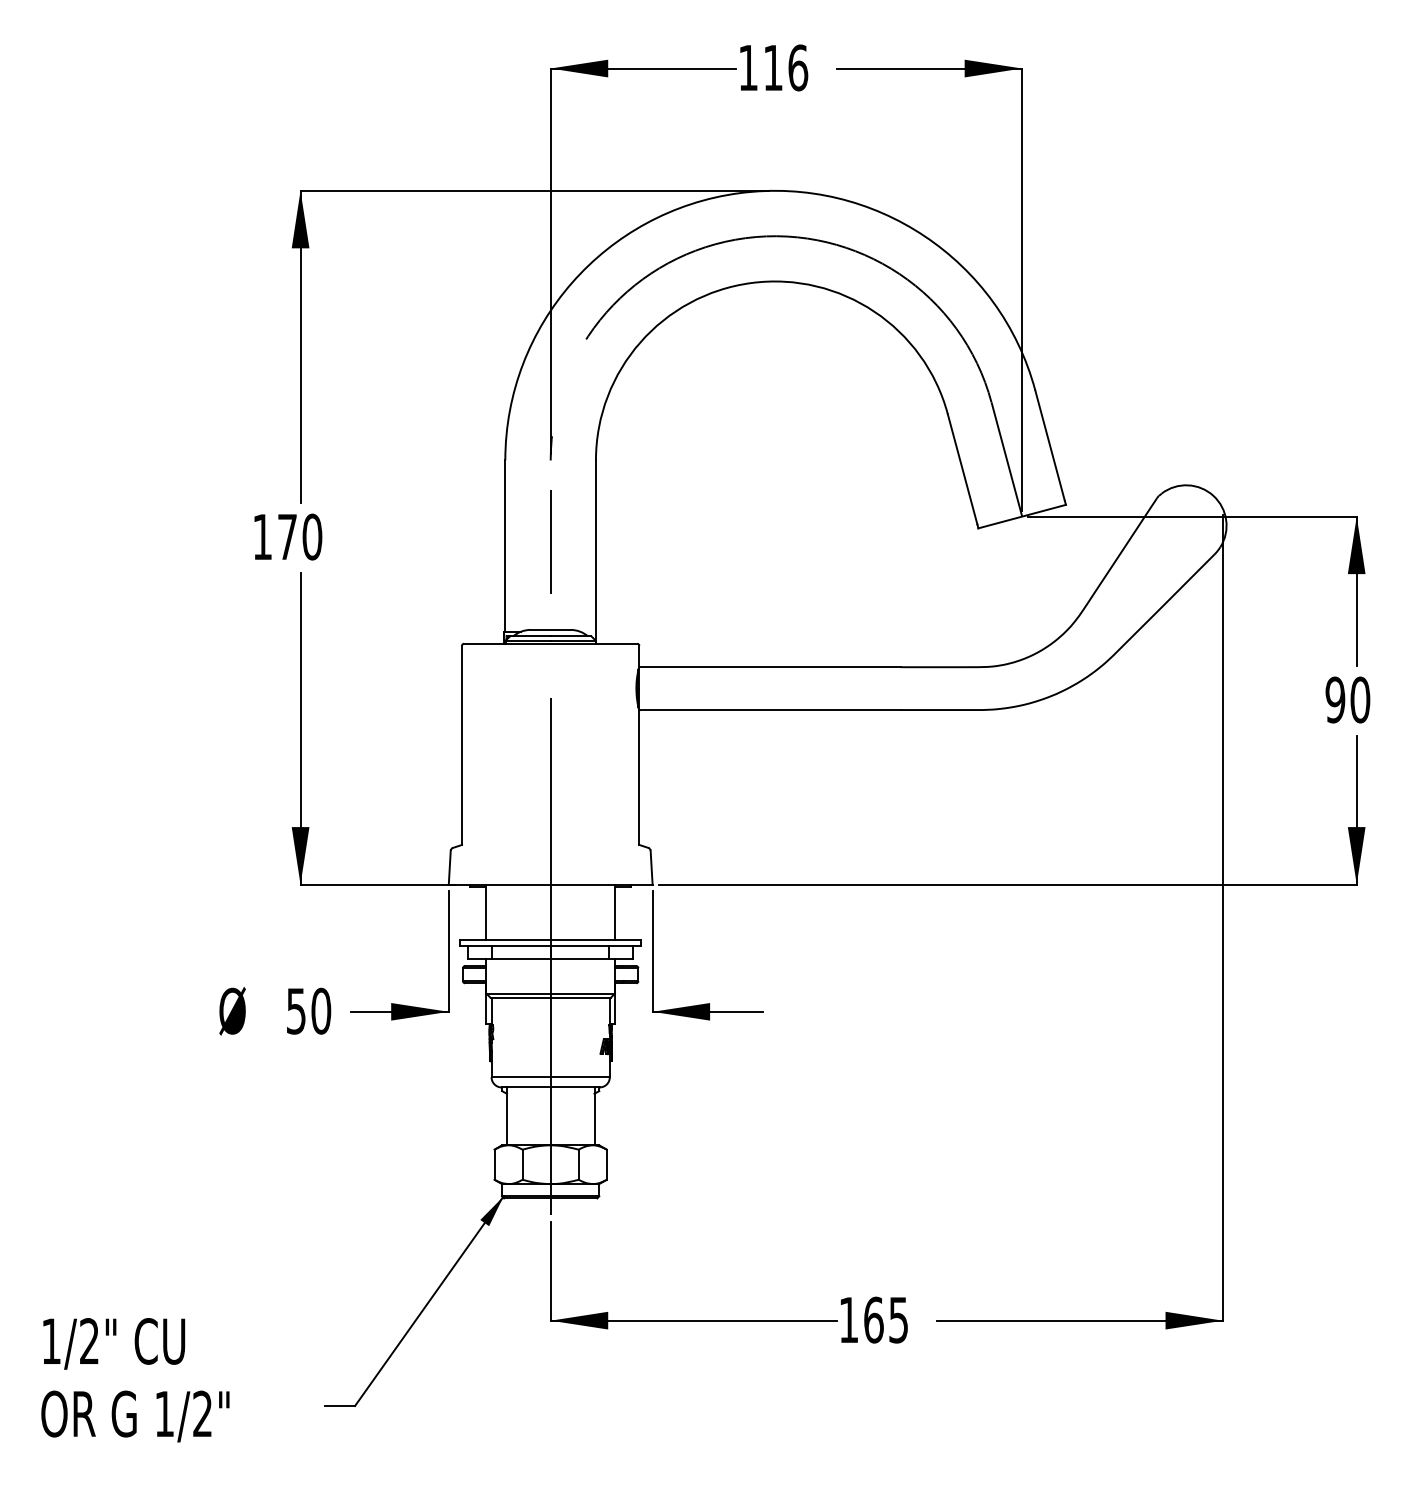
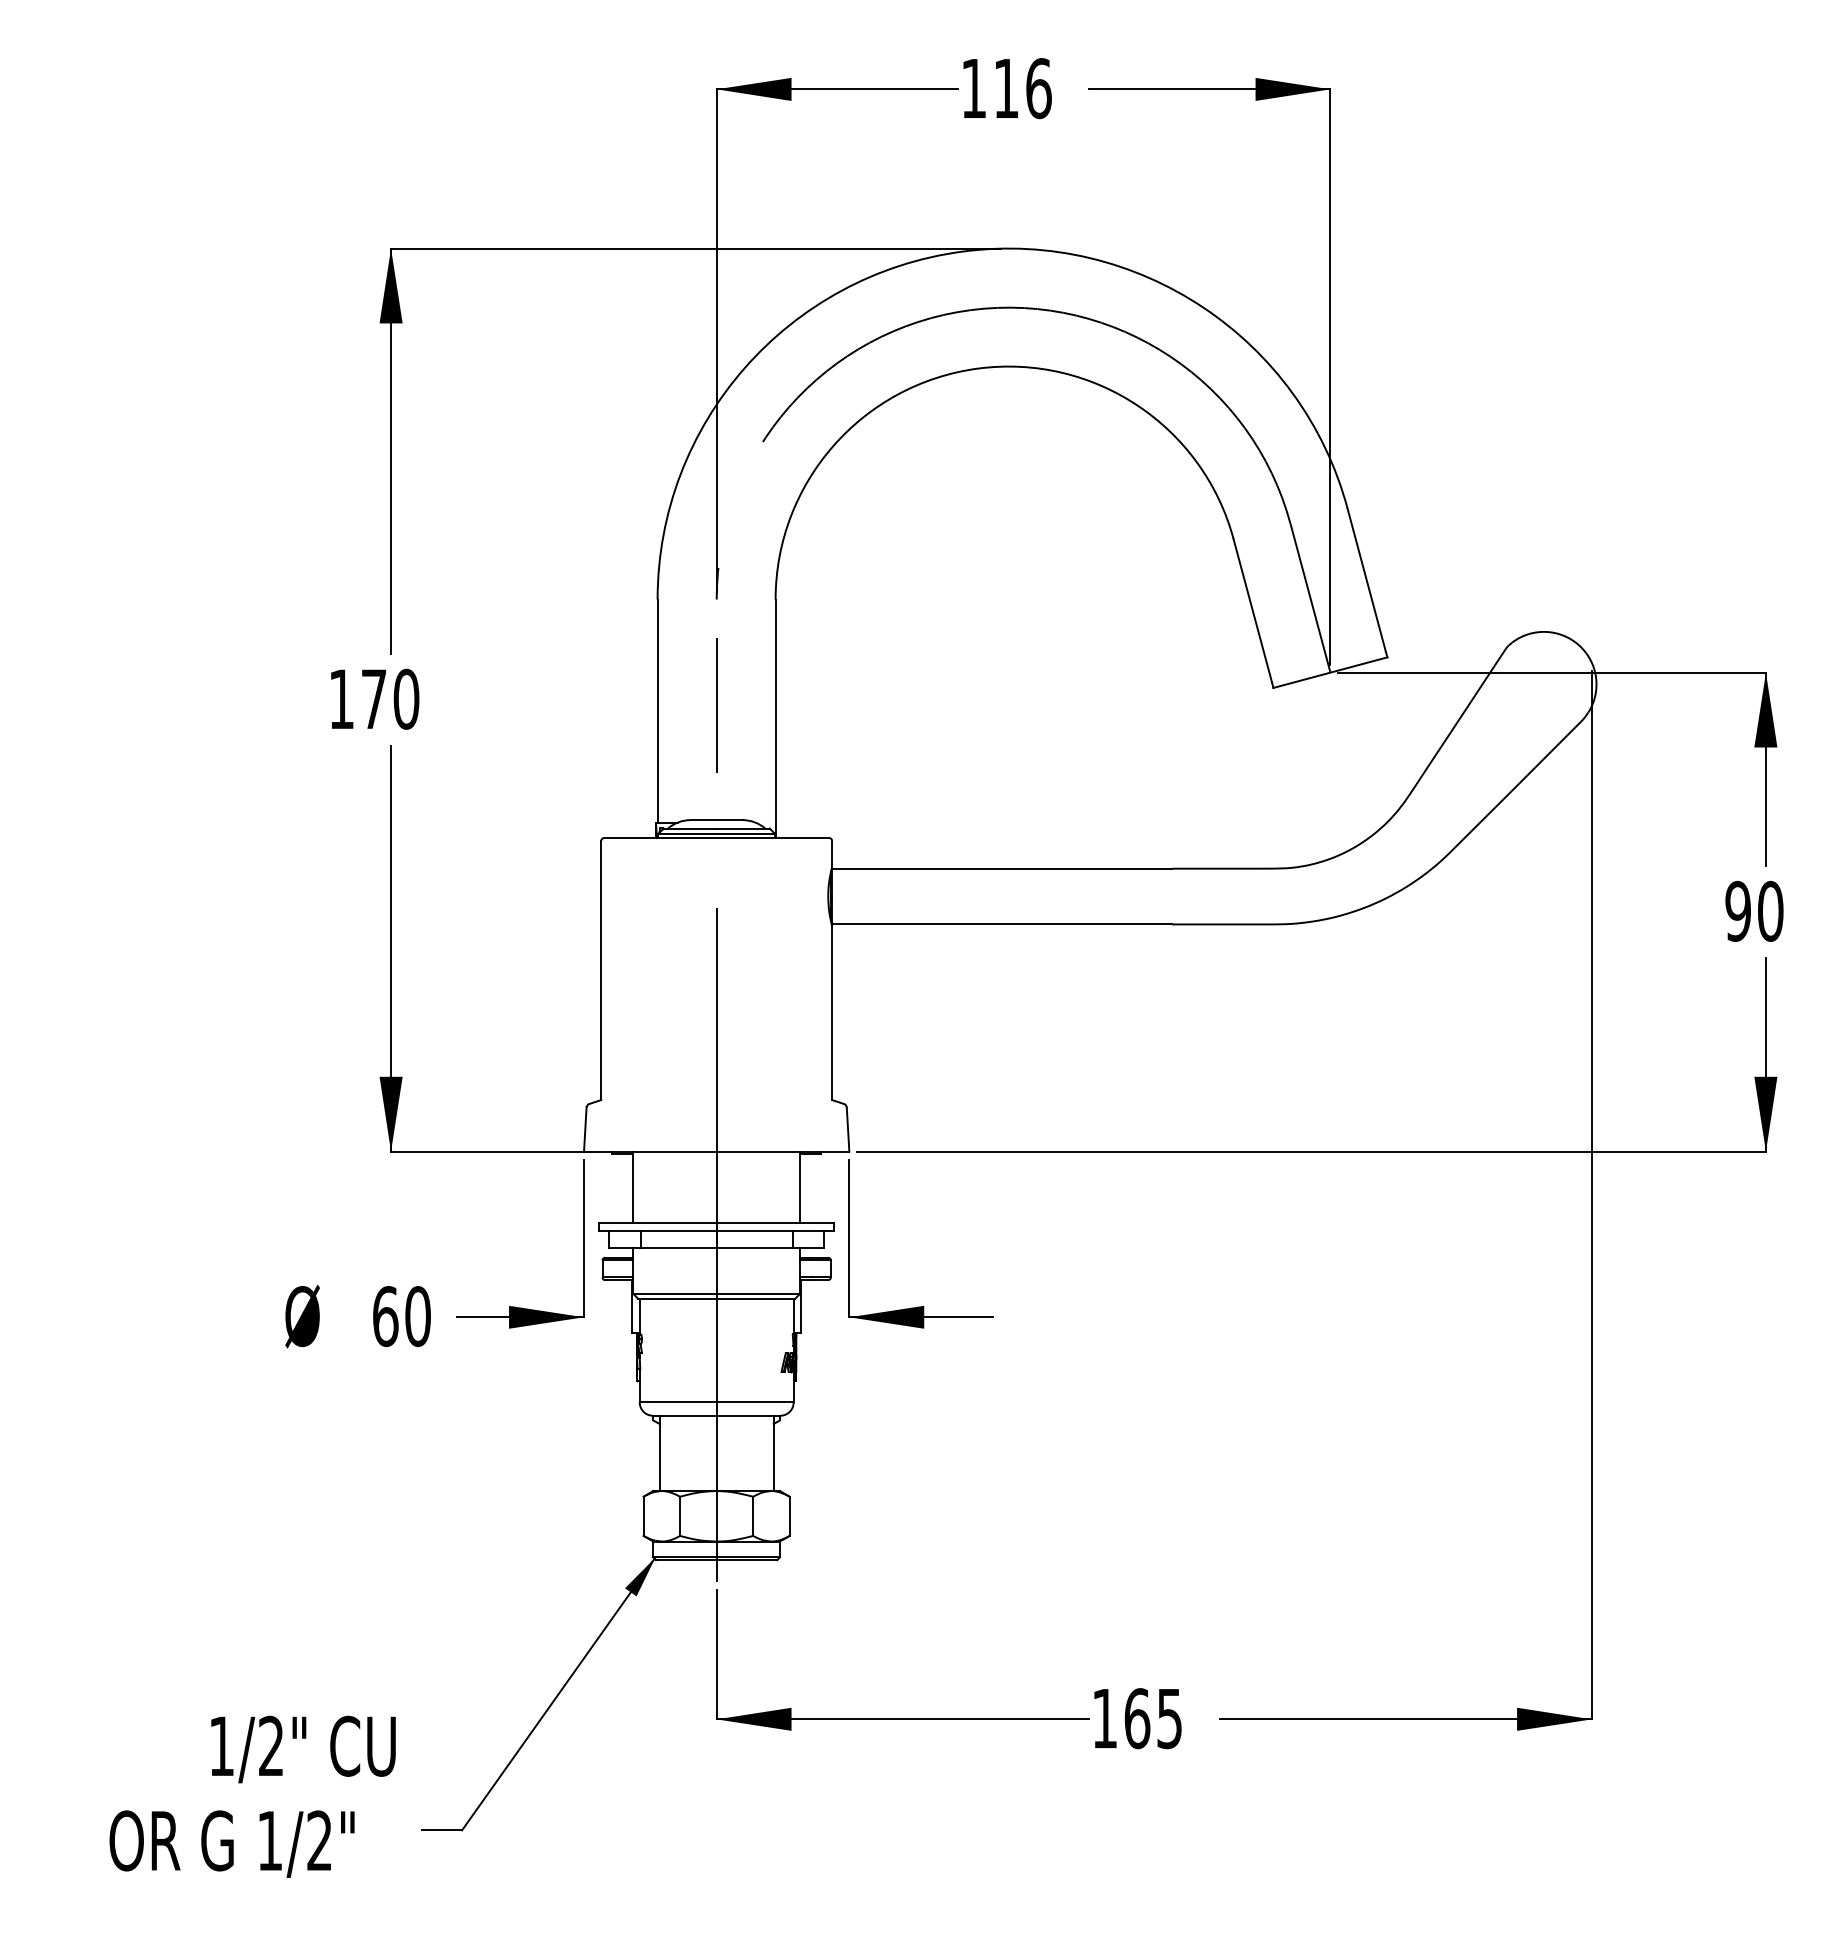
text: (296, 1011) -> (385, 1316), 50 -> 60
text: (114, 1343) -> (303, 1749), moved
text: (134, 1416) -> (231, 1843), moved

